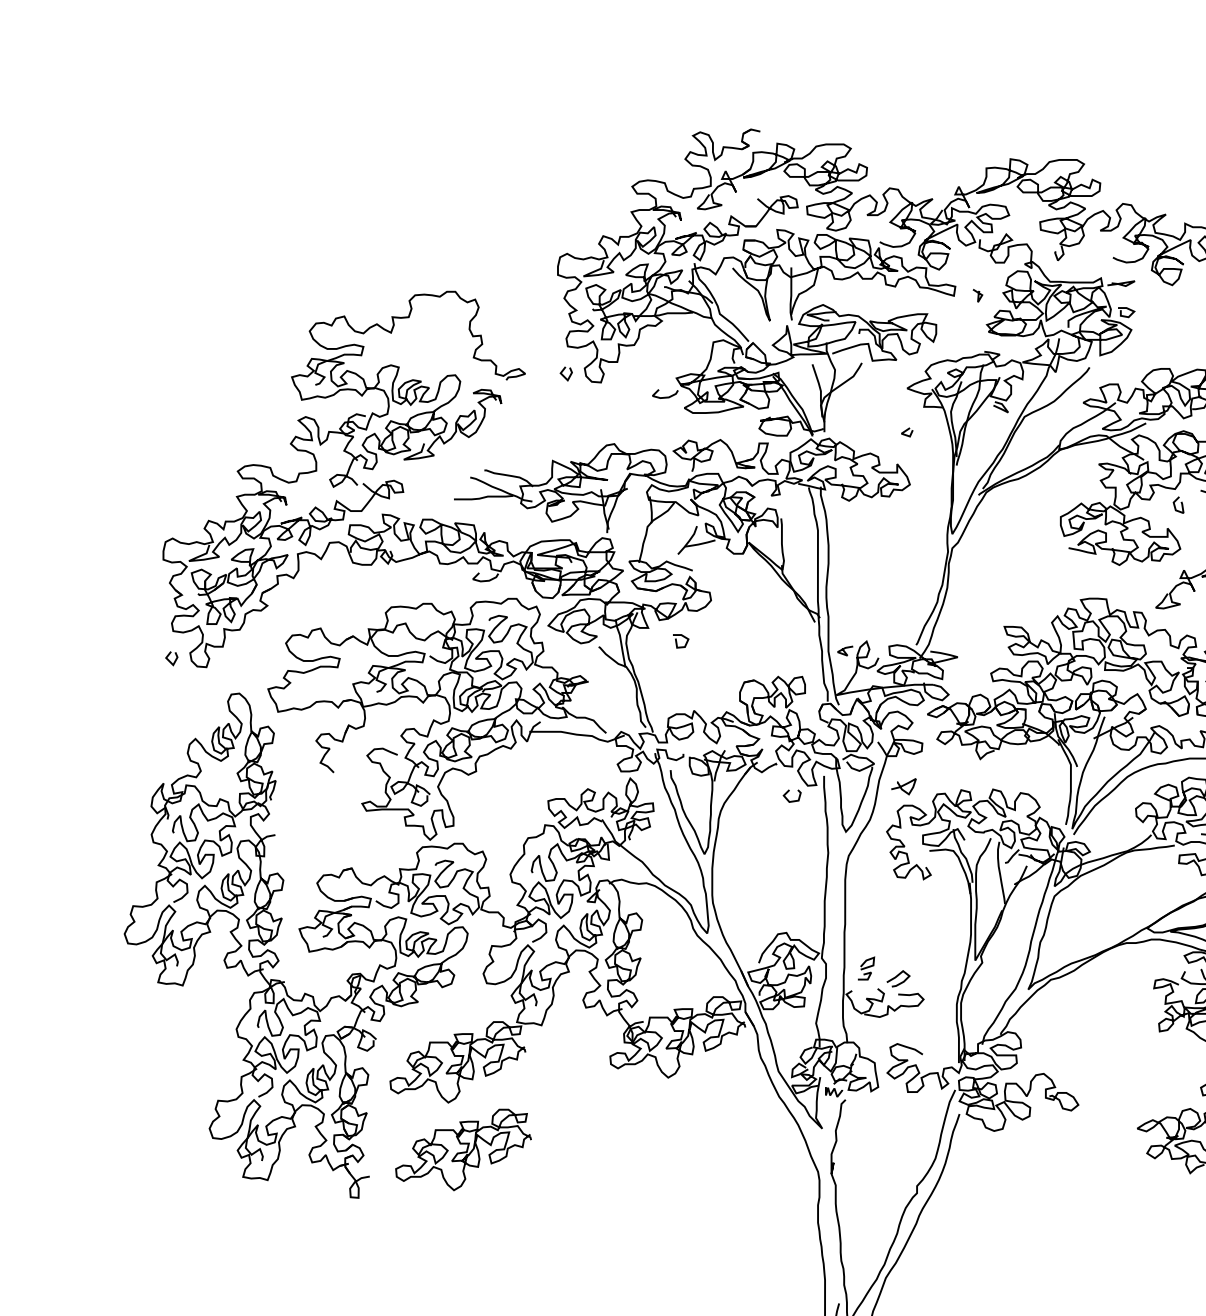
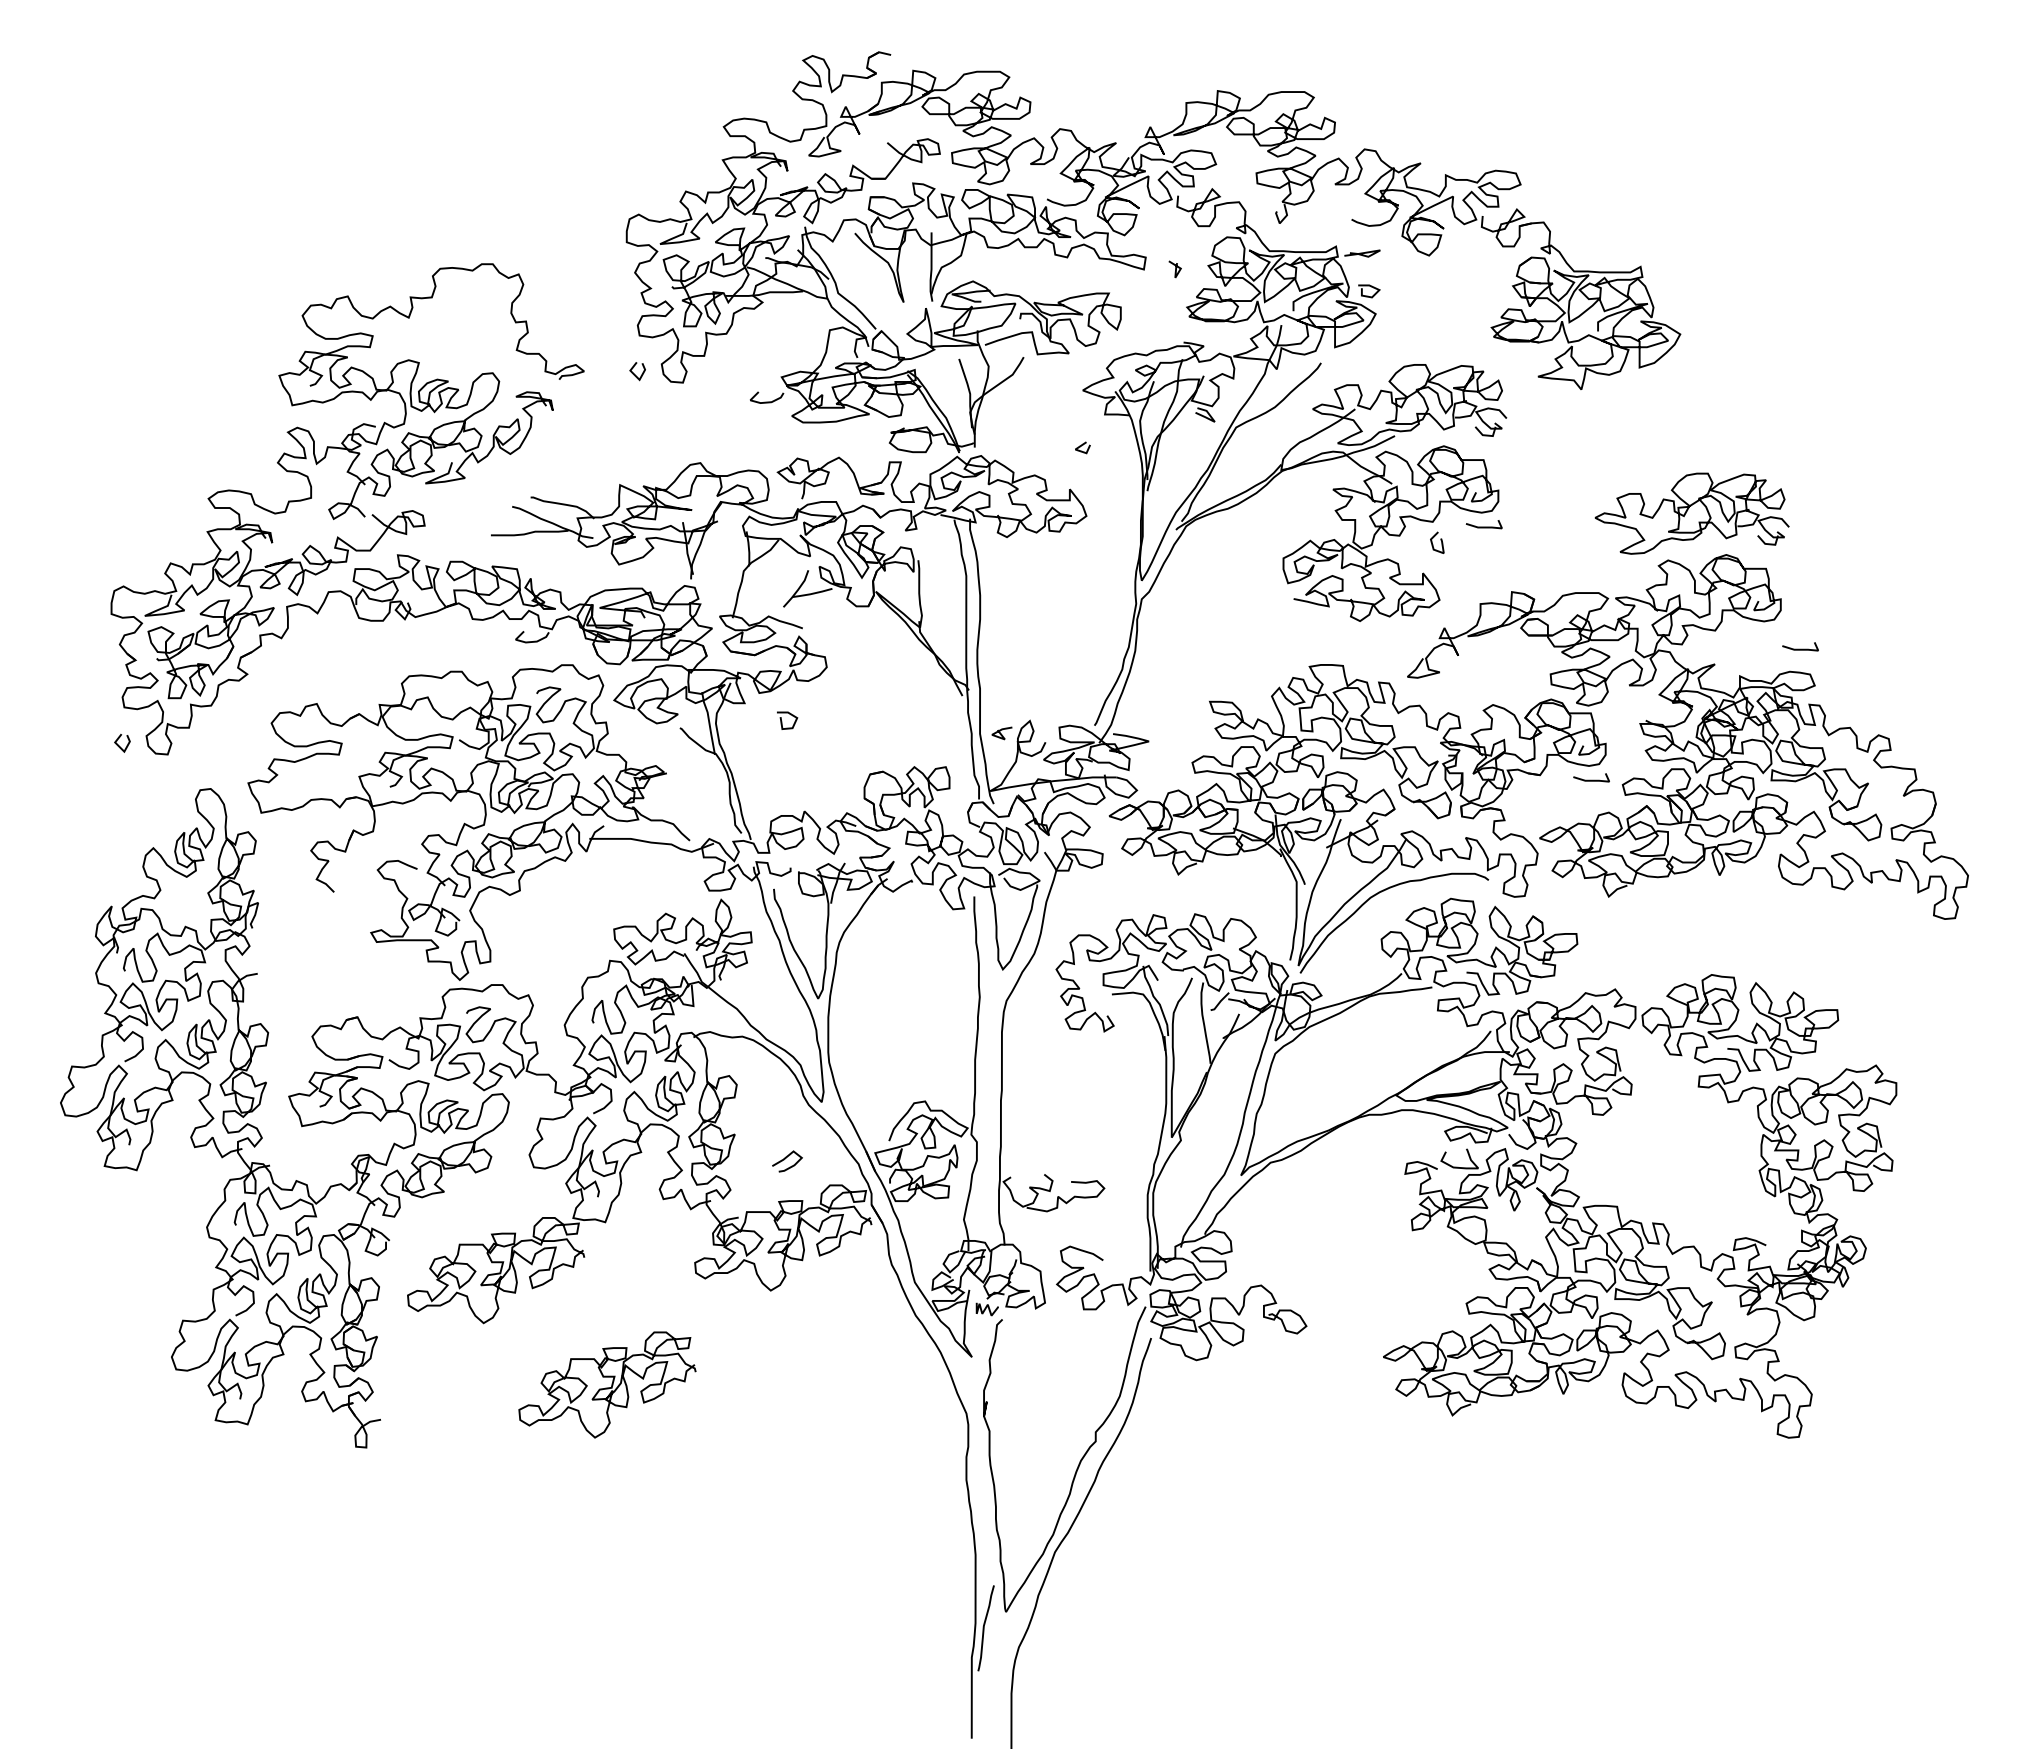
curve: (903, 785) -> (1078, 909), removed
curve: (793, 800) -> (934, 928), removed
part: (866, 968) -> (1029, 1147), removed
curve: (896, 977) -> (785, 1159), moved
curve: (463, 1151) -> (607, 1387), moved

